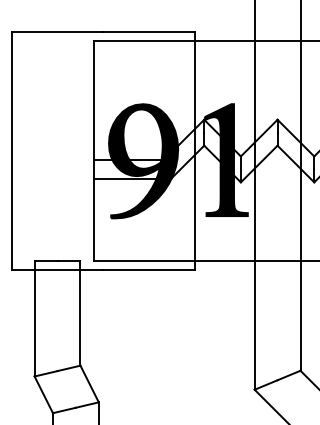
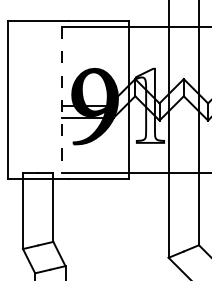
line: (94, 150) -> (62, 99), solid -> dashed
fill: (225, 159) -> (149, 105), removed

